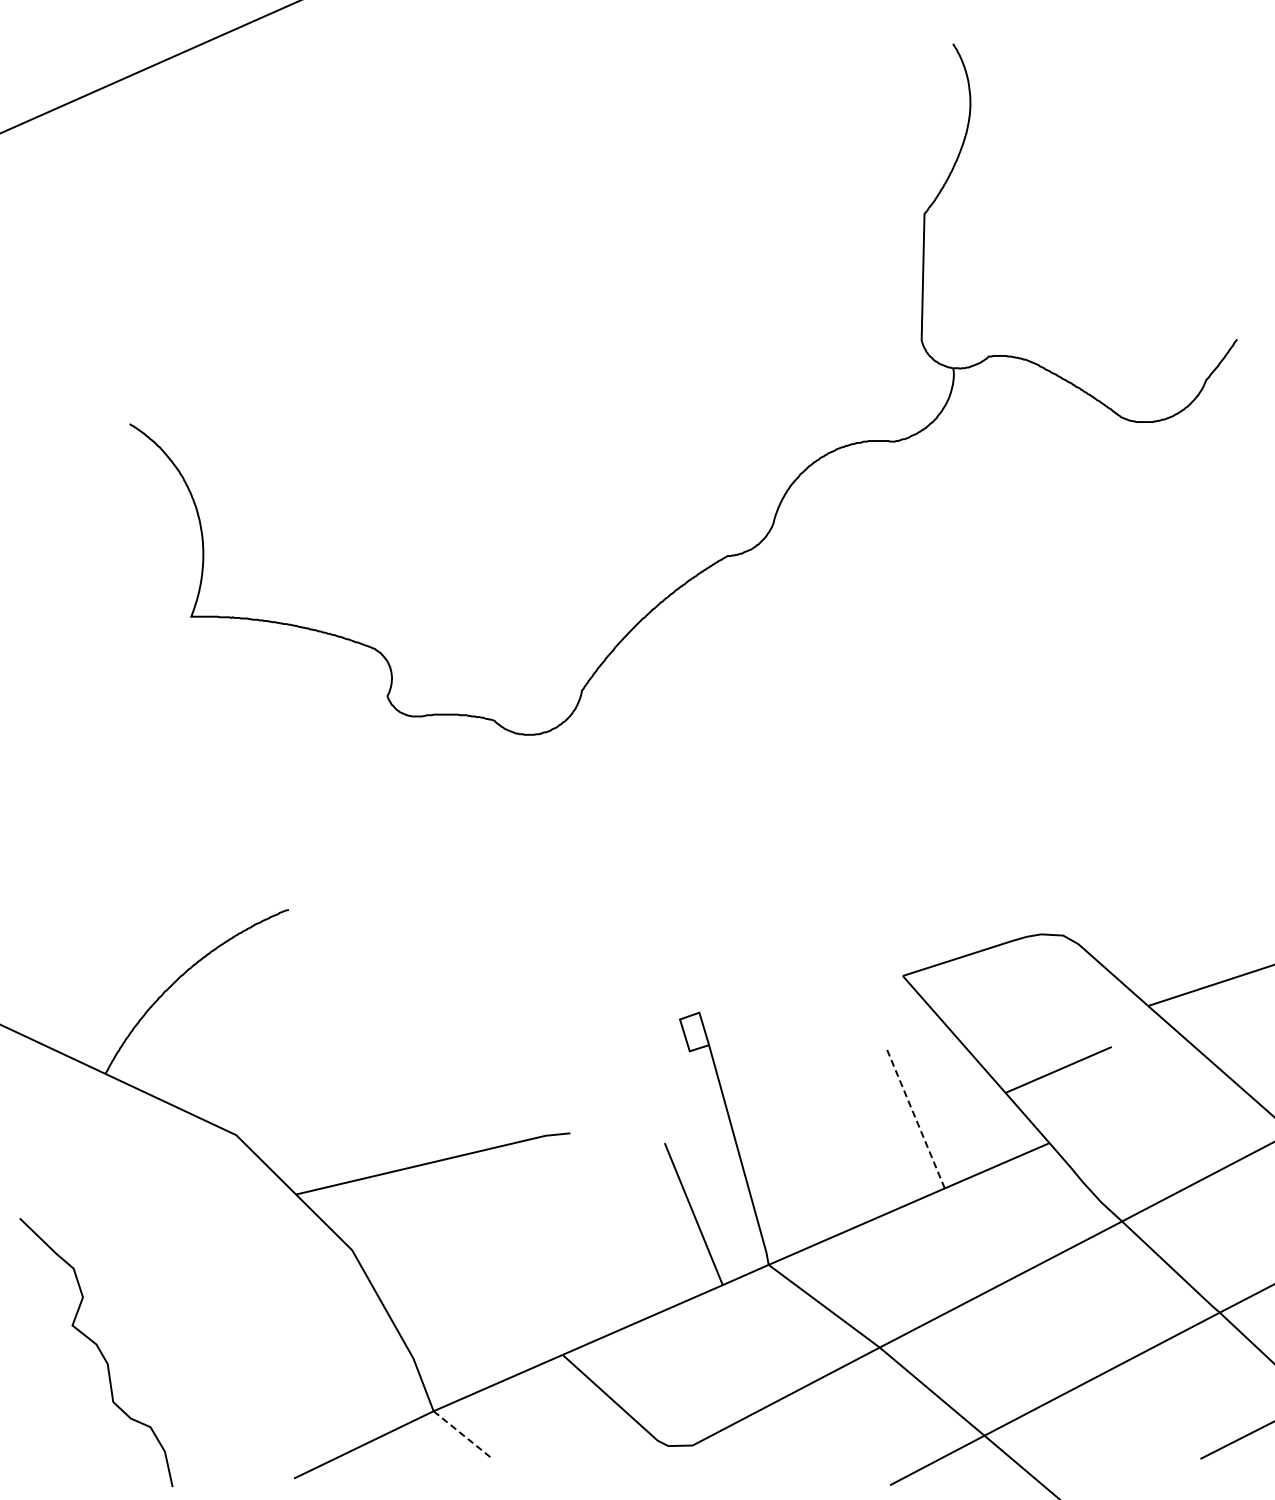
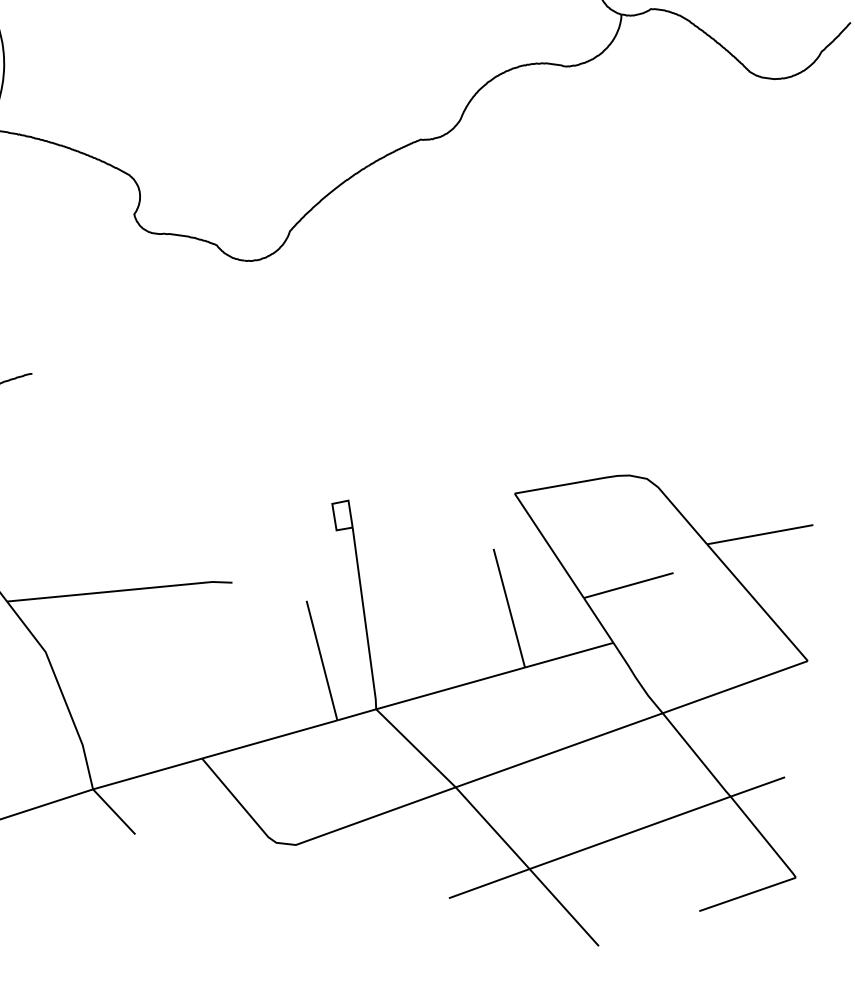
line: (915, 1117) -> (509, 607), dashed -> solid
line: (463, 1435) -> (114, 811), dashed -> solid

